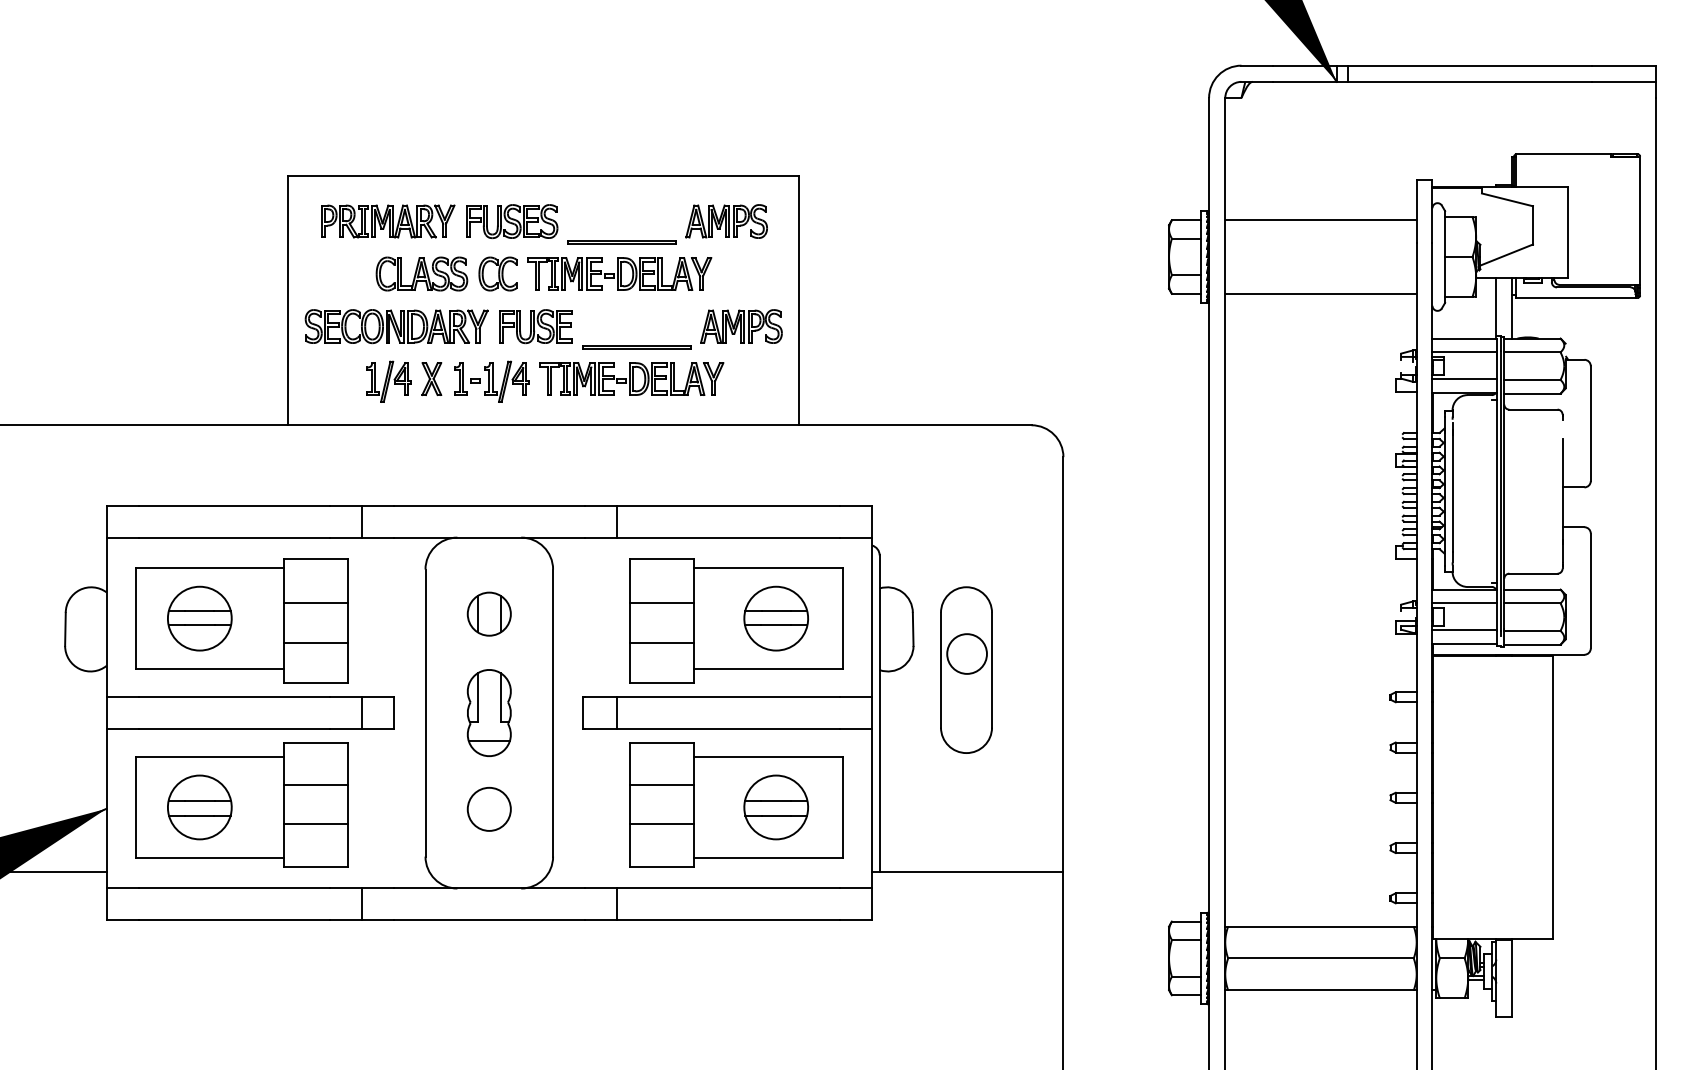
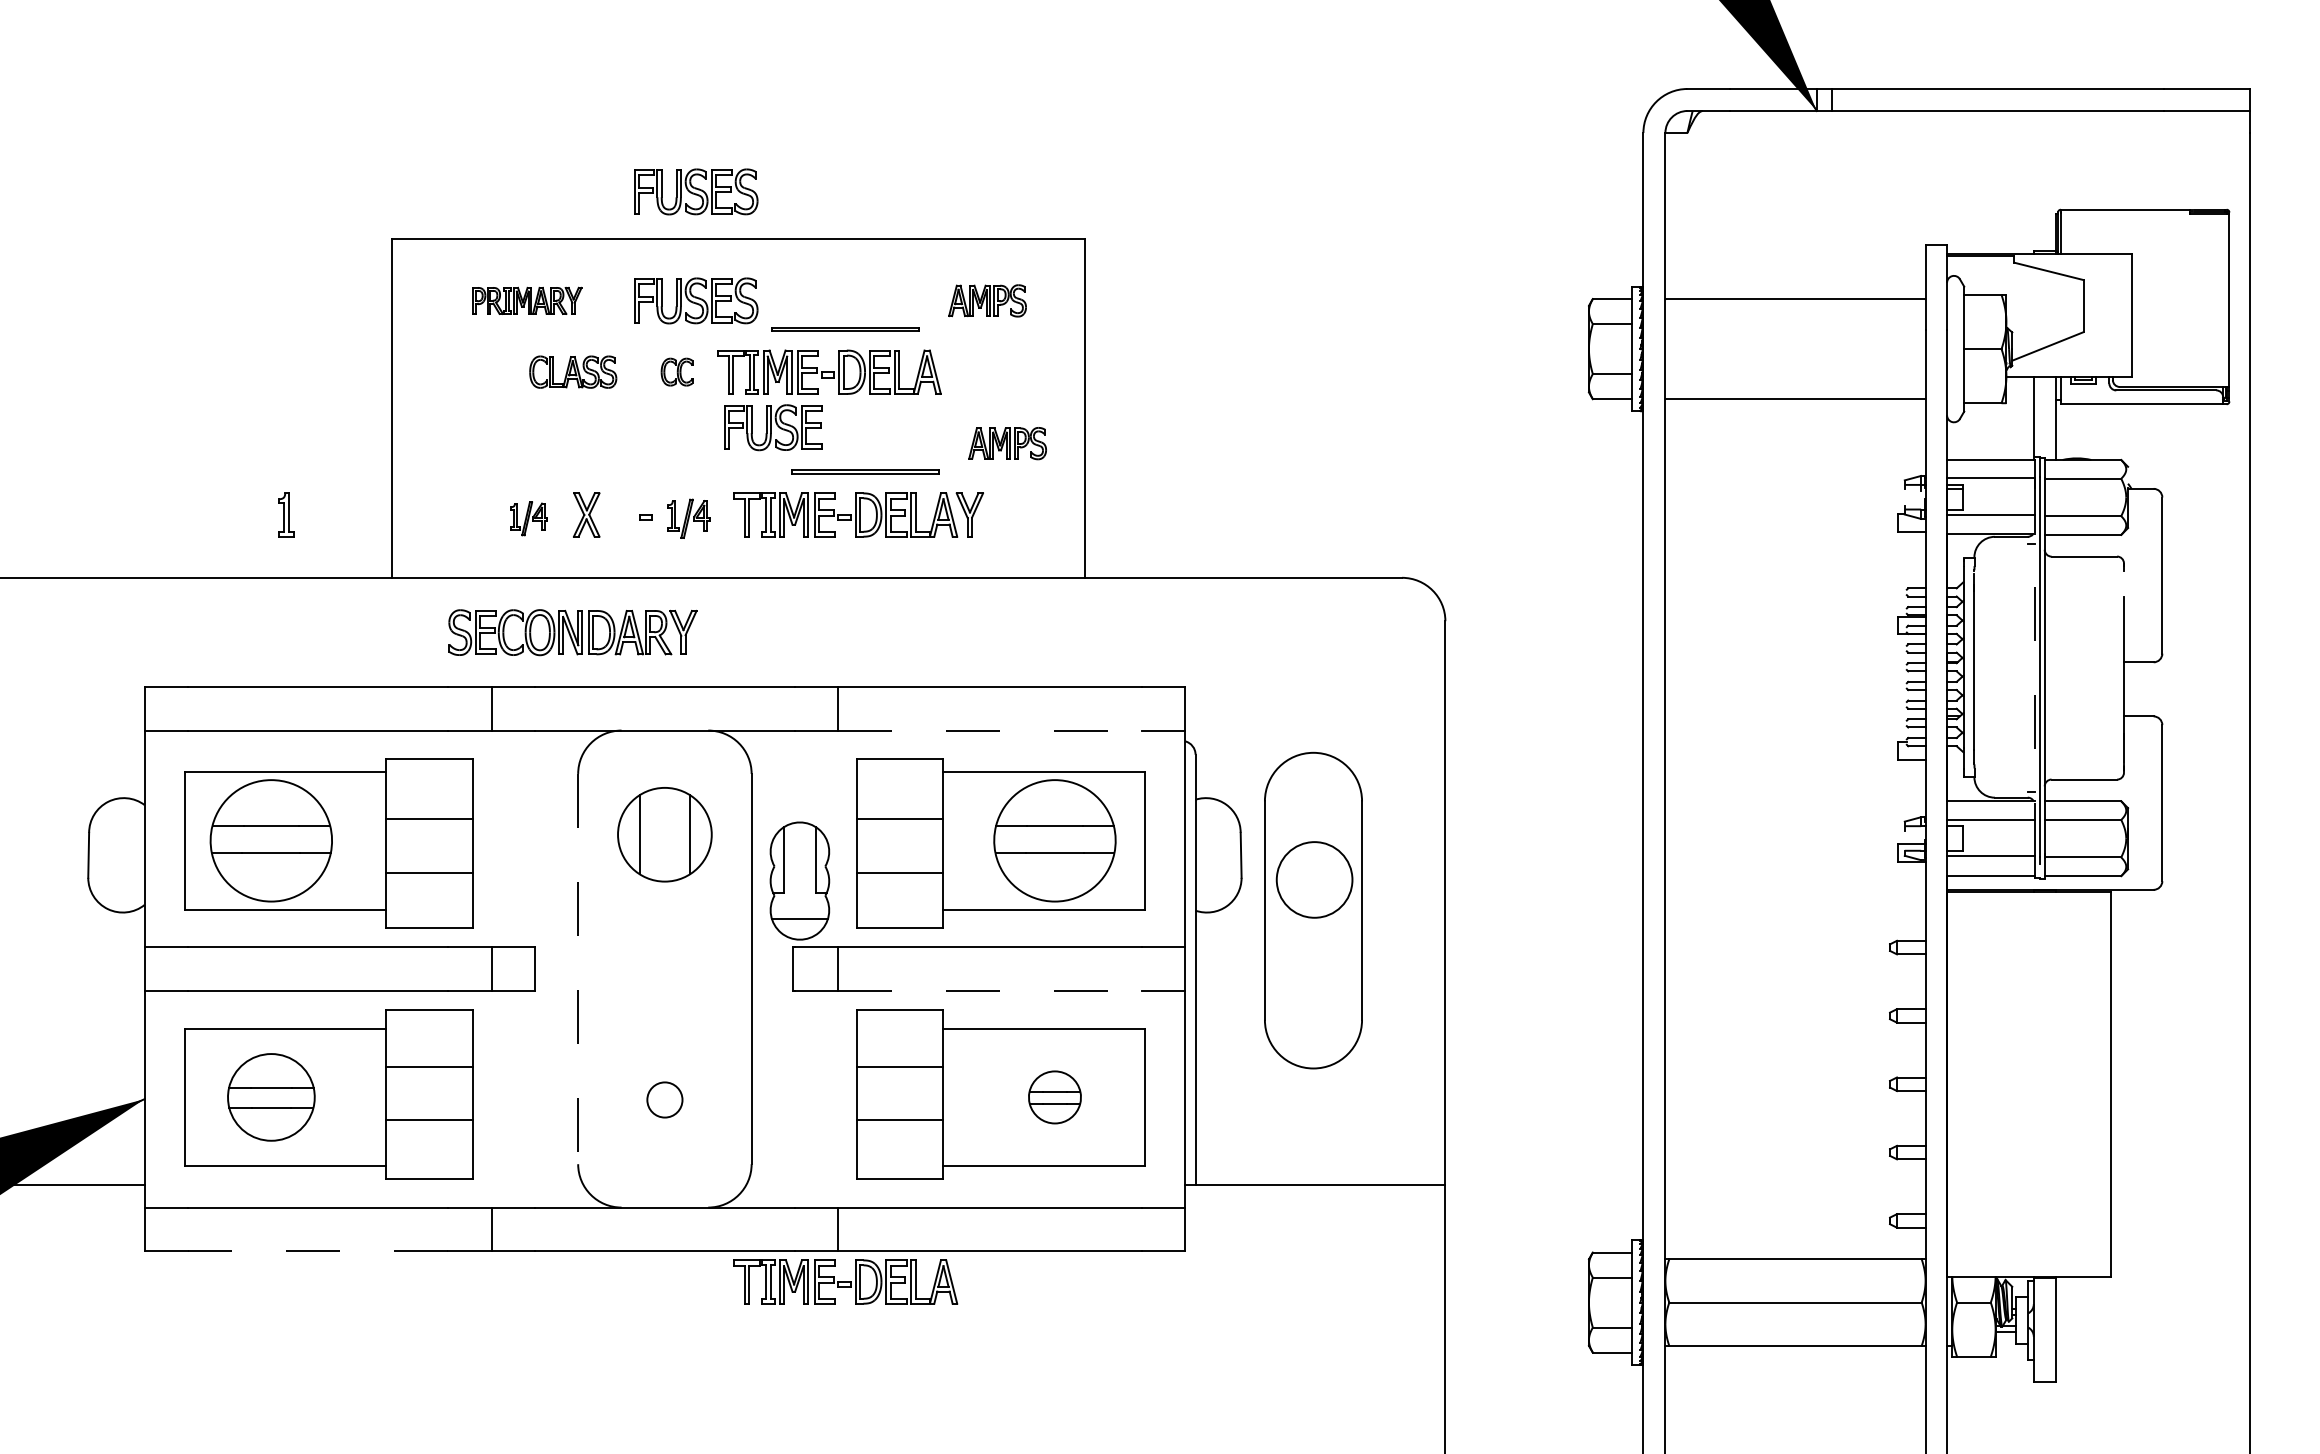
part: (512, 141) -> (696, 191), added
part: (388, 221) -> (527, 300), size x0.6
part: (726, 221) -> (987, 300), size x0.7
part: (421, 273) -> (572, 371), size x0.7
part: (497, 273) -> (676, 371), size x0.6
part: (701, 273) -> (953, 371), removed
part: (396, 326) -> (572, 632), moved
part: (536, 326) -> (773, 427), moved
part: (741, 326) -> (1007, 443), size x0.7
part: (461, 378) -> (286, 514), moved
part: (388, 381) -> (528, 518), size x0.6
part: (506, 381) -> (688, 518), size x0.7
line: (1496, 491) -> (2034, 667), solid -> dashed
line: (728, 537) -> (990, 730), solid -> dashed
part: (489, 614) -> (664, 834), size x1.6
part: (199, 618) -> (271, 840), size x1.4
part: (775, 618) -> (1054, 840), size x1.4
part: (966, 669) -> (1313, 910), size x1.4
part: (489, 712) -> (799, 880), moved
line: (425, 713) -> (578, 969), solid -> dashed
line: (728, 728) -> (990, 990), solid -> dashed
part: (775, 807) -> (1054, 1097), size x0.6
circle: (489, 809) -> (664, 1099), size x0.6
line: (233, 920) -> (317, 1250), solid -> dashed
part: (622, 942) -> (845, 1281), added

